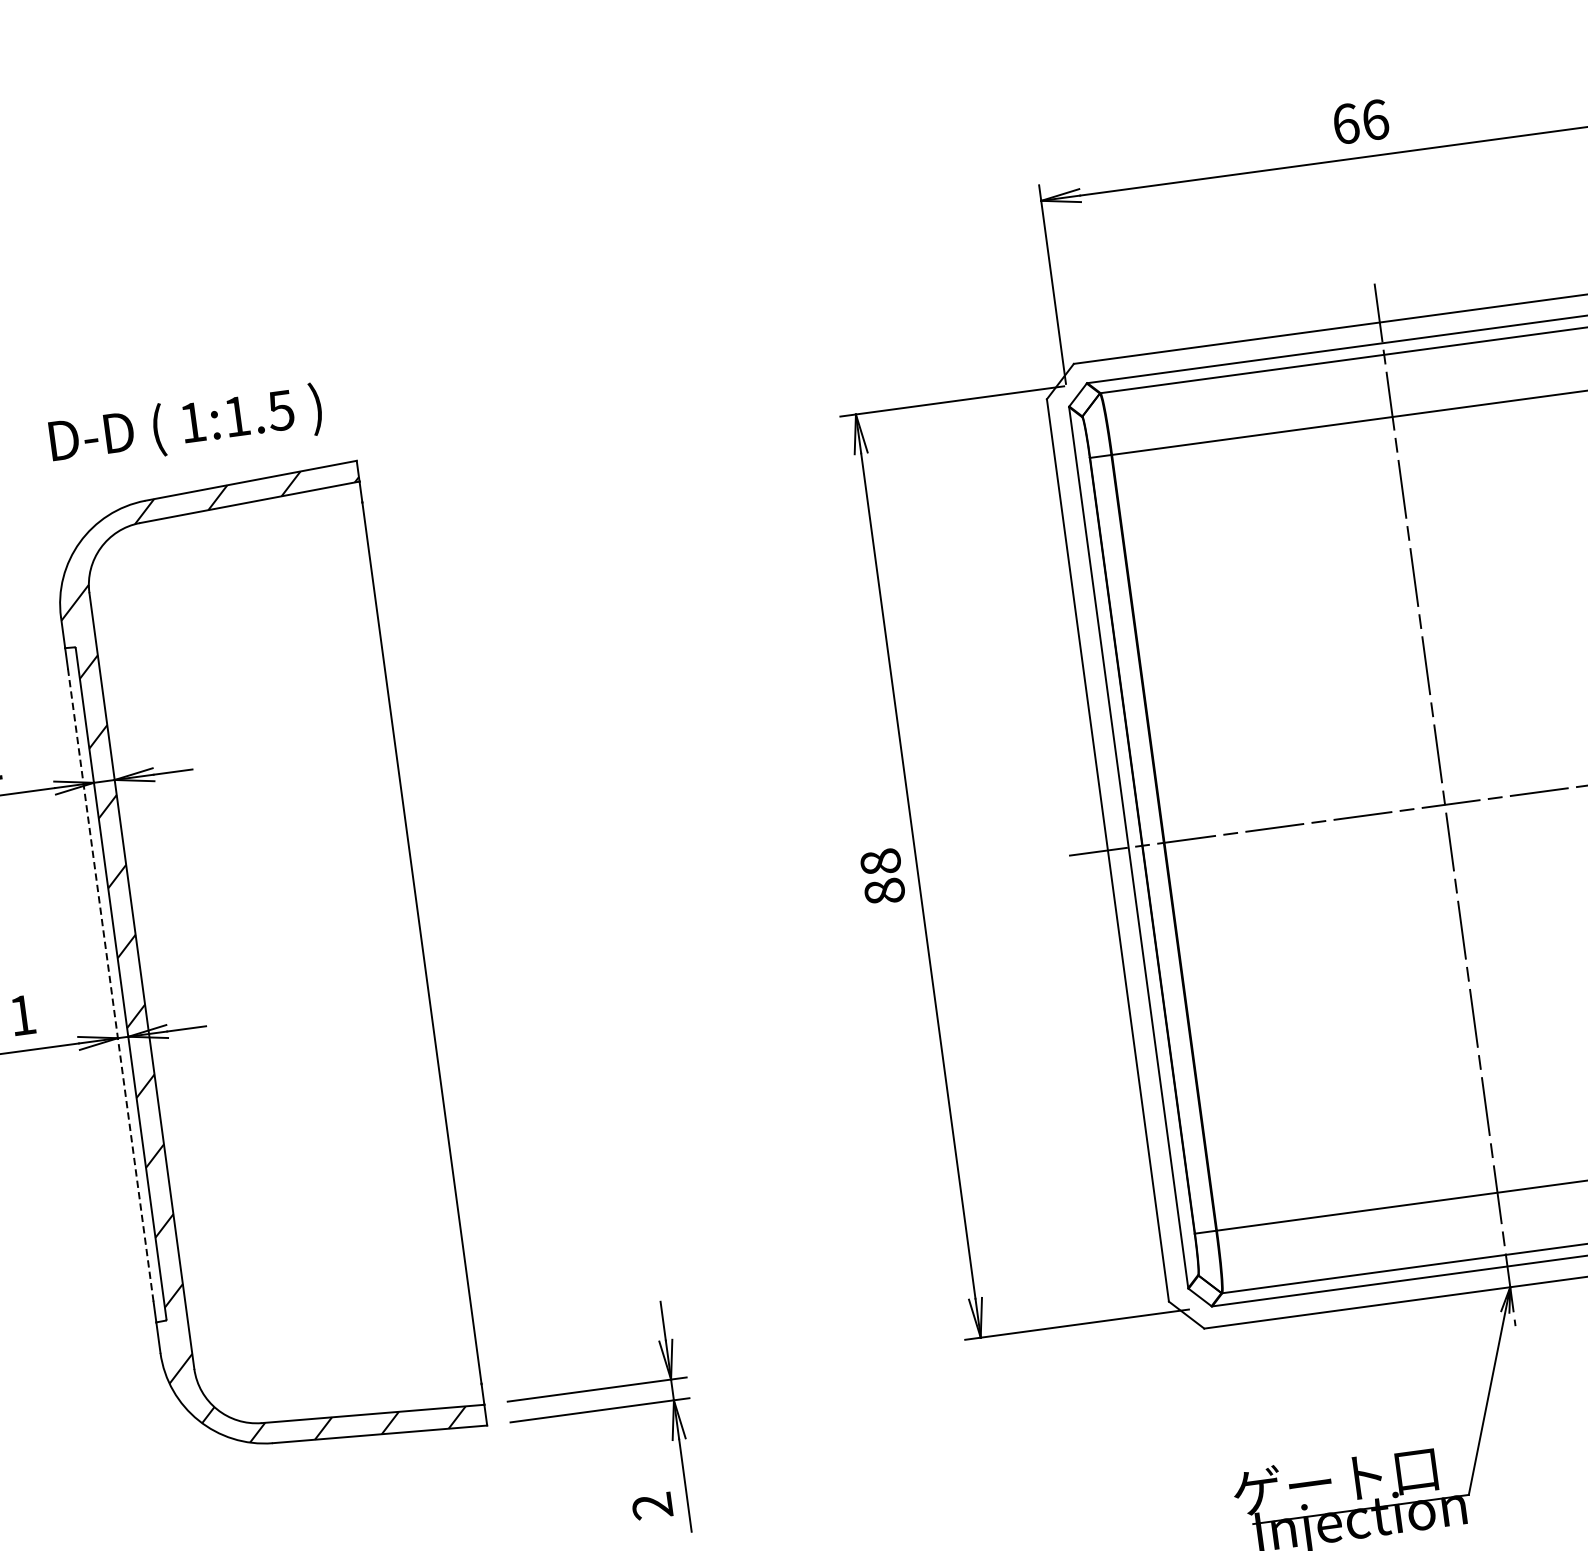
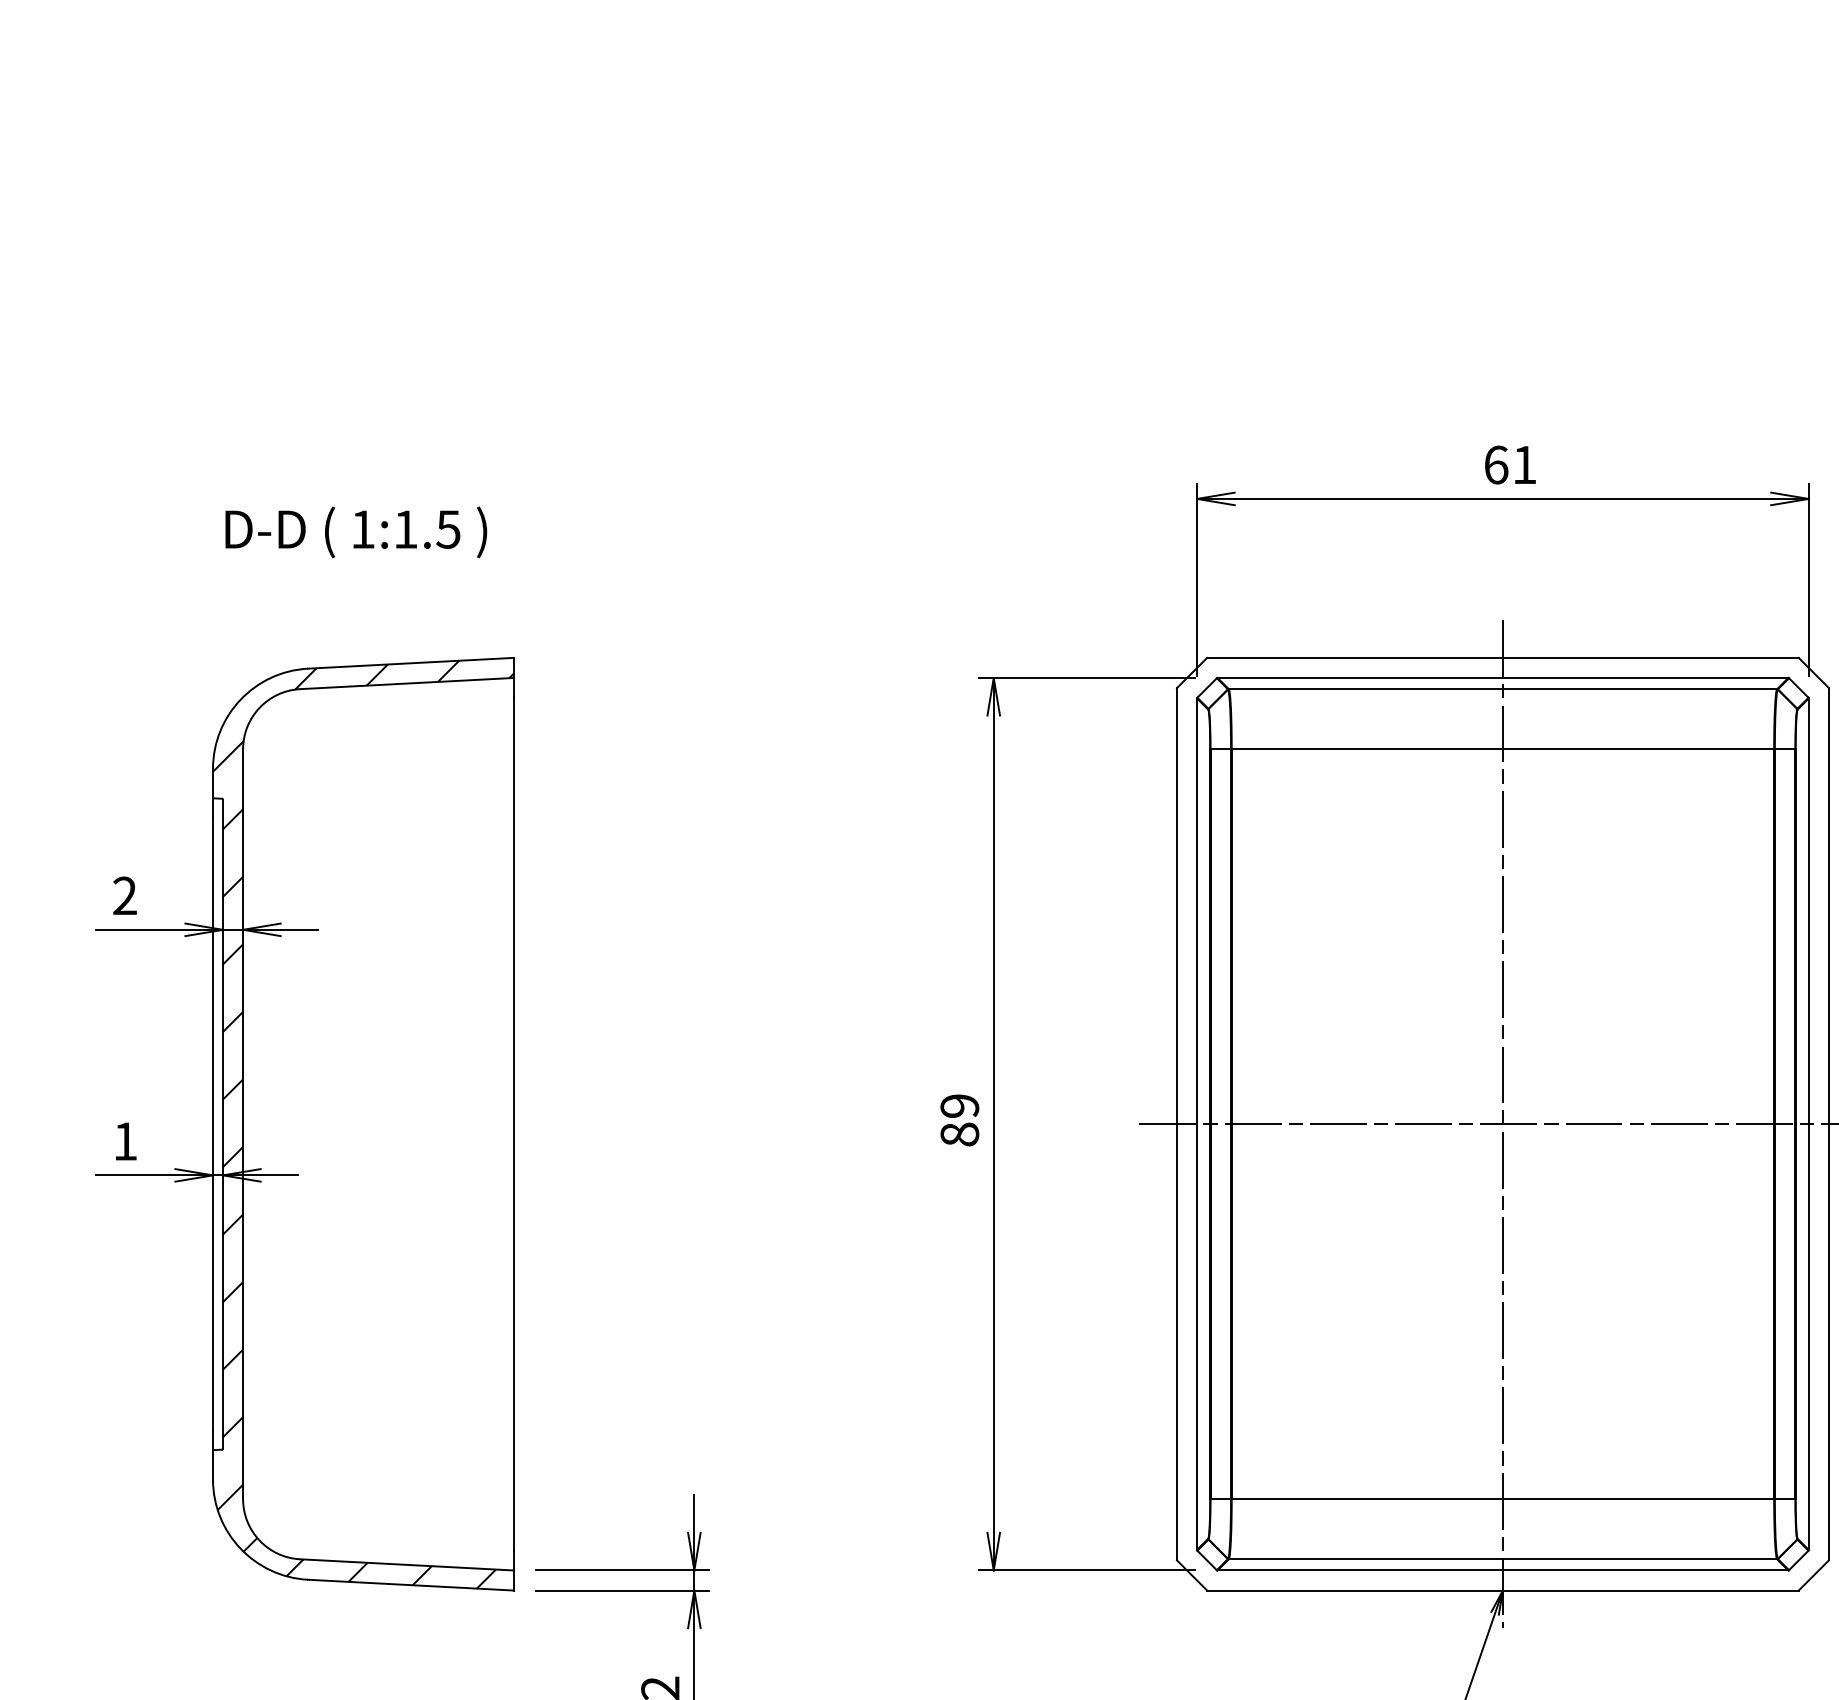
text: (1375, 119) -> (1524, 464), 66 -> 61
text: (186, 426) -> (356, 532), moved
text: (880, 861) -> (959, 1105), 88 -> 89
line: (111, 985) -> (213, 1124), dashed -> solid

